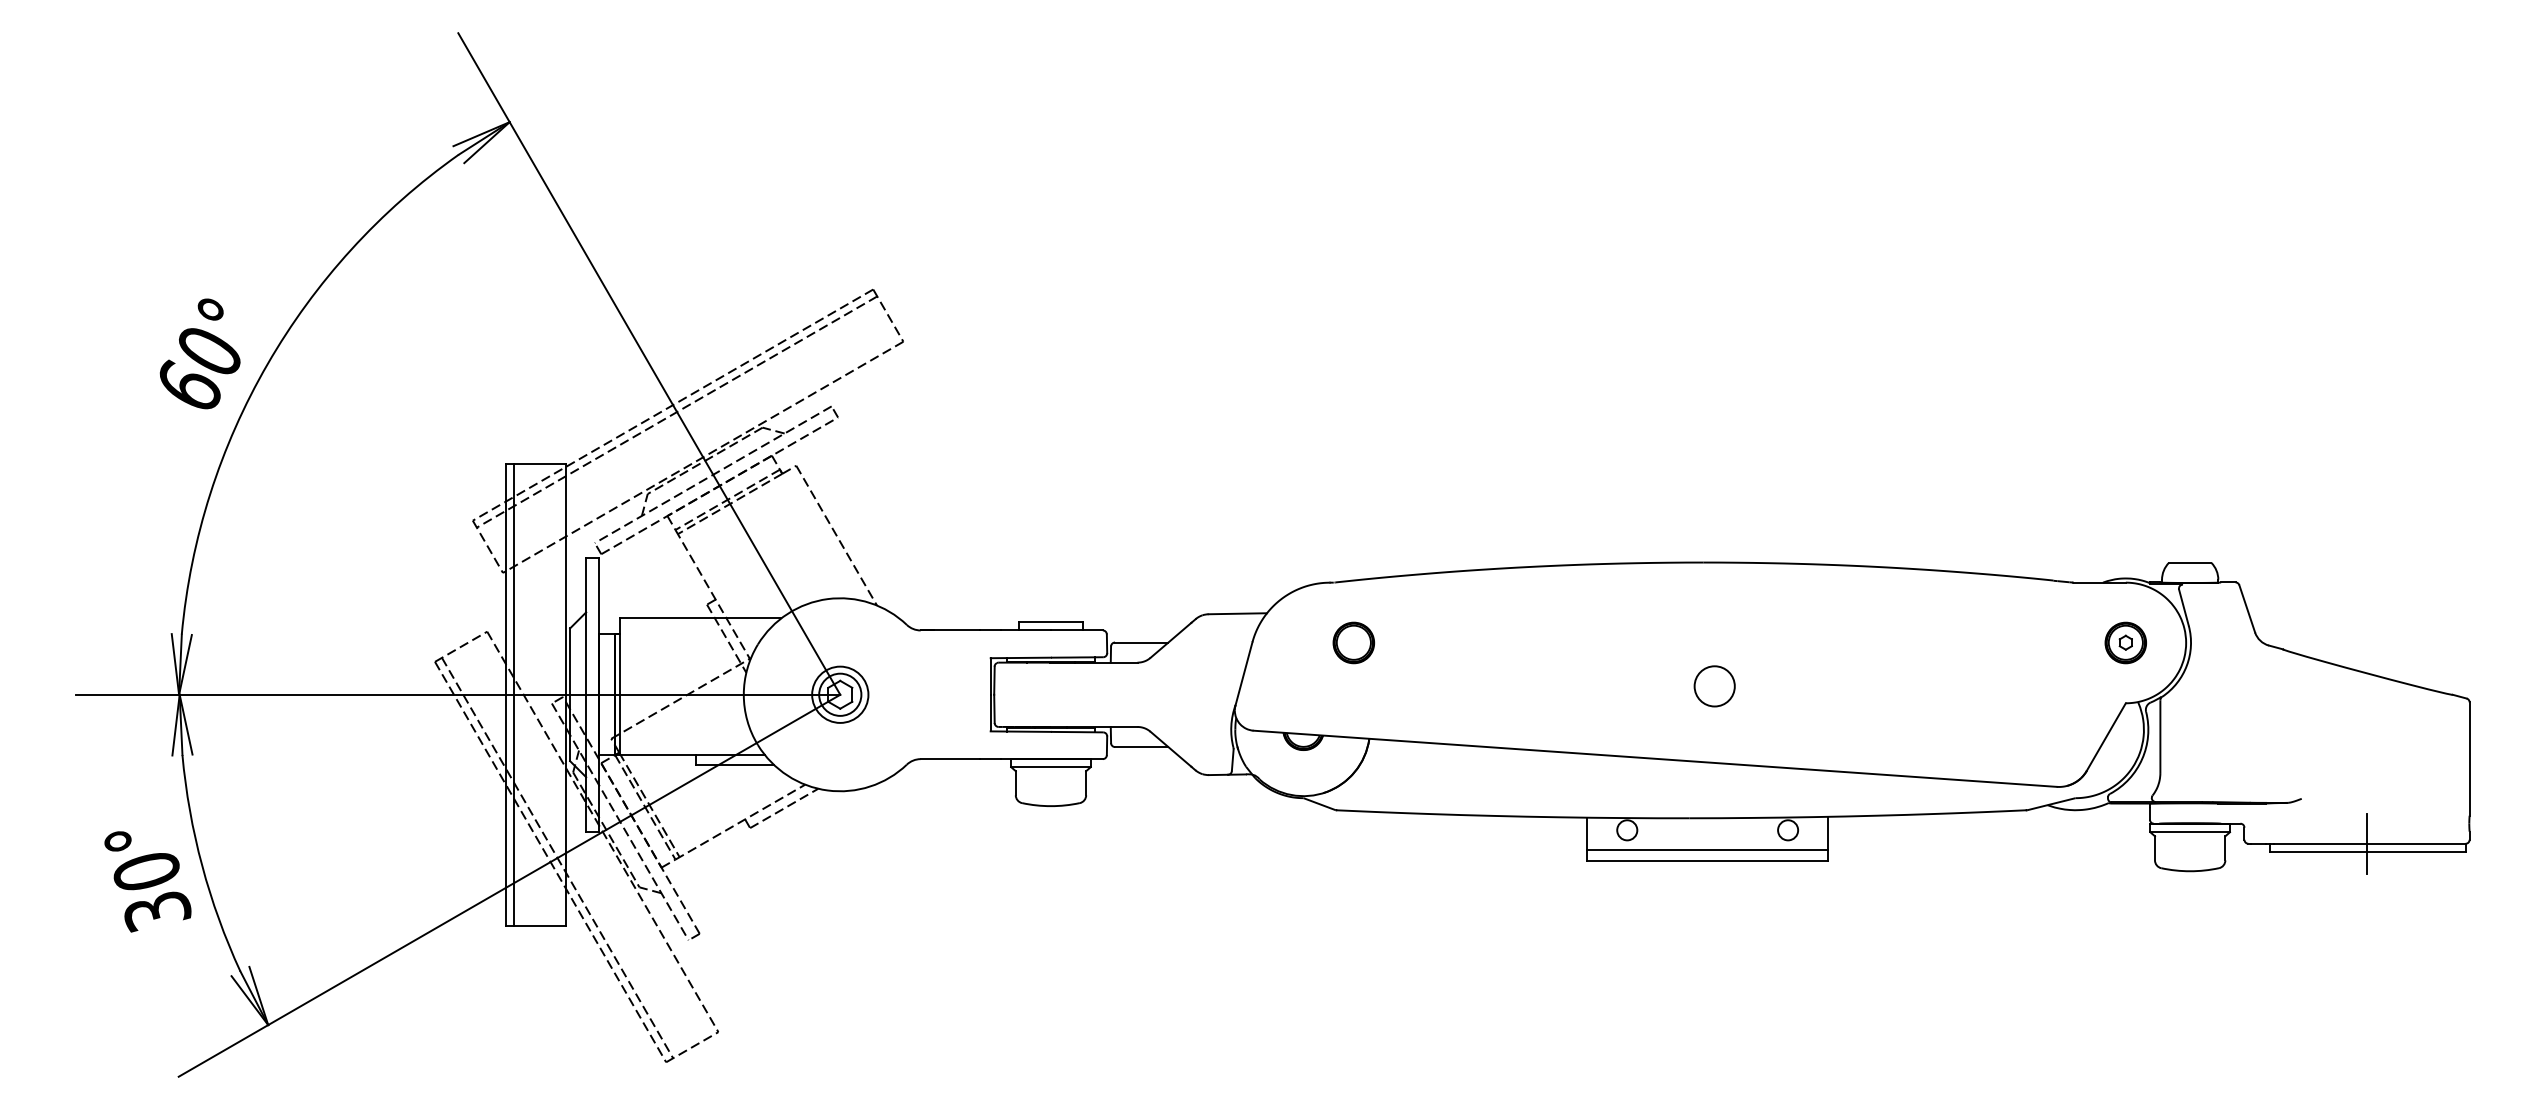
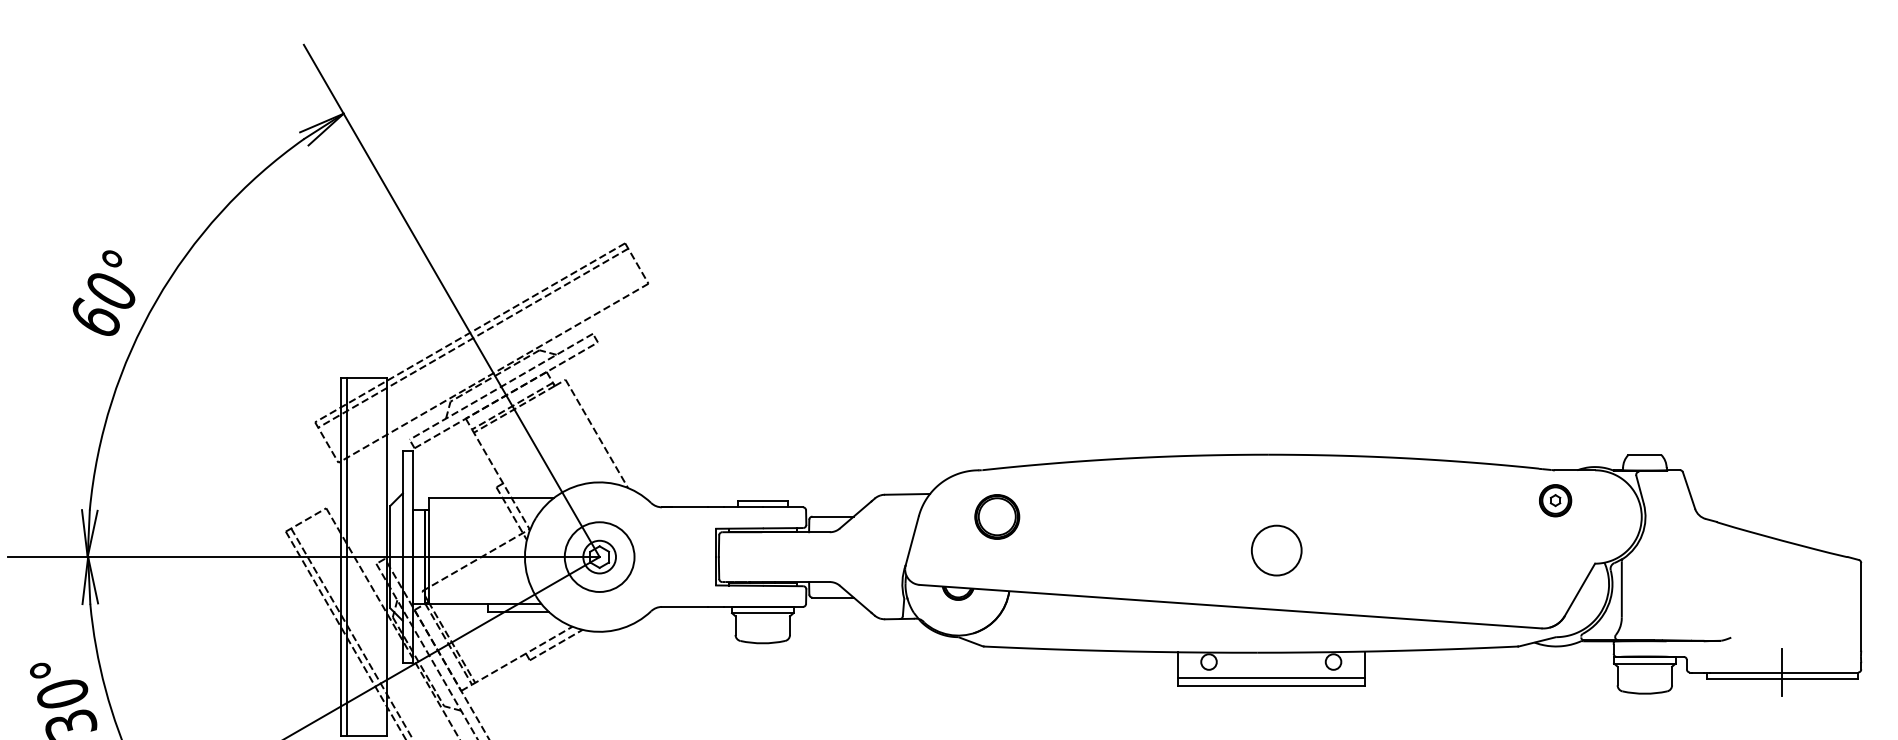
part: (1353, 642) -> (997, 516), size x1.4
part: (2125, 642) -> (1555, 500), moved
circle: (1714, 686) -> (1276, 550), size x1.6
circle: (840, 694) -> (599, 556), size x1.6

